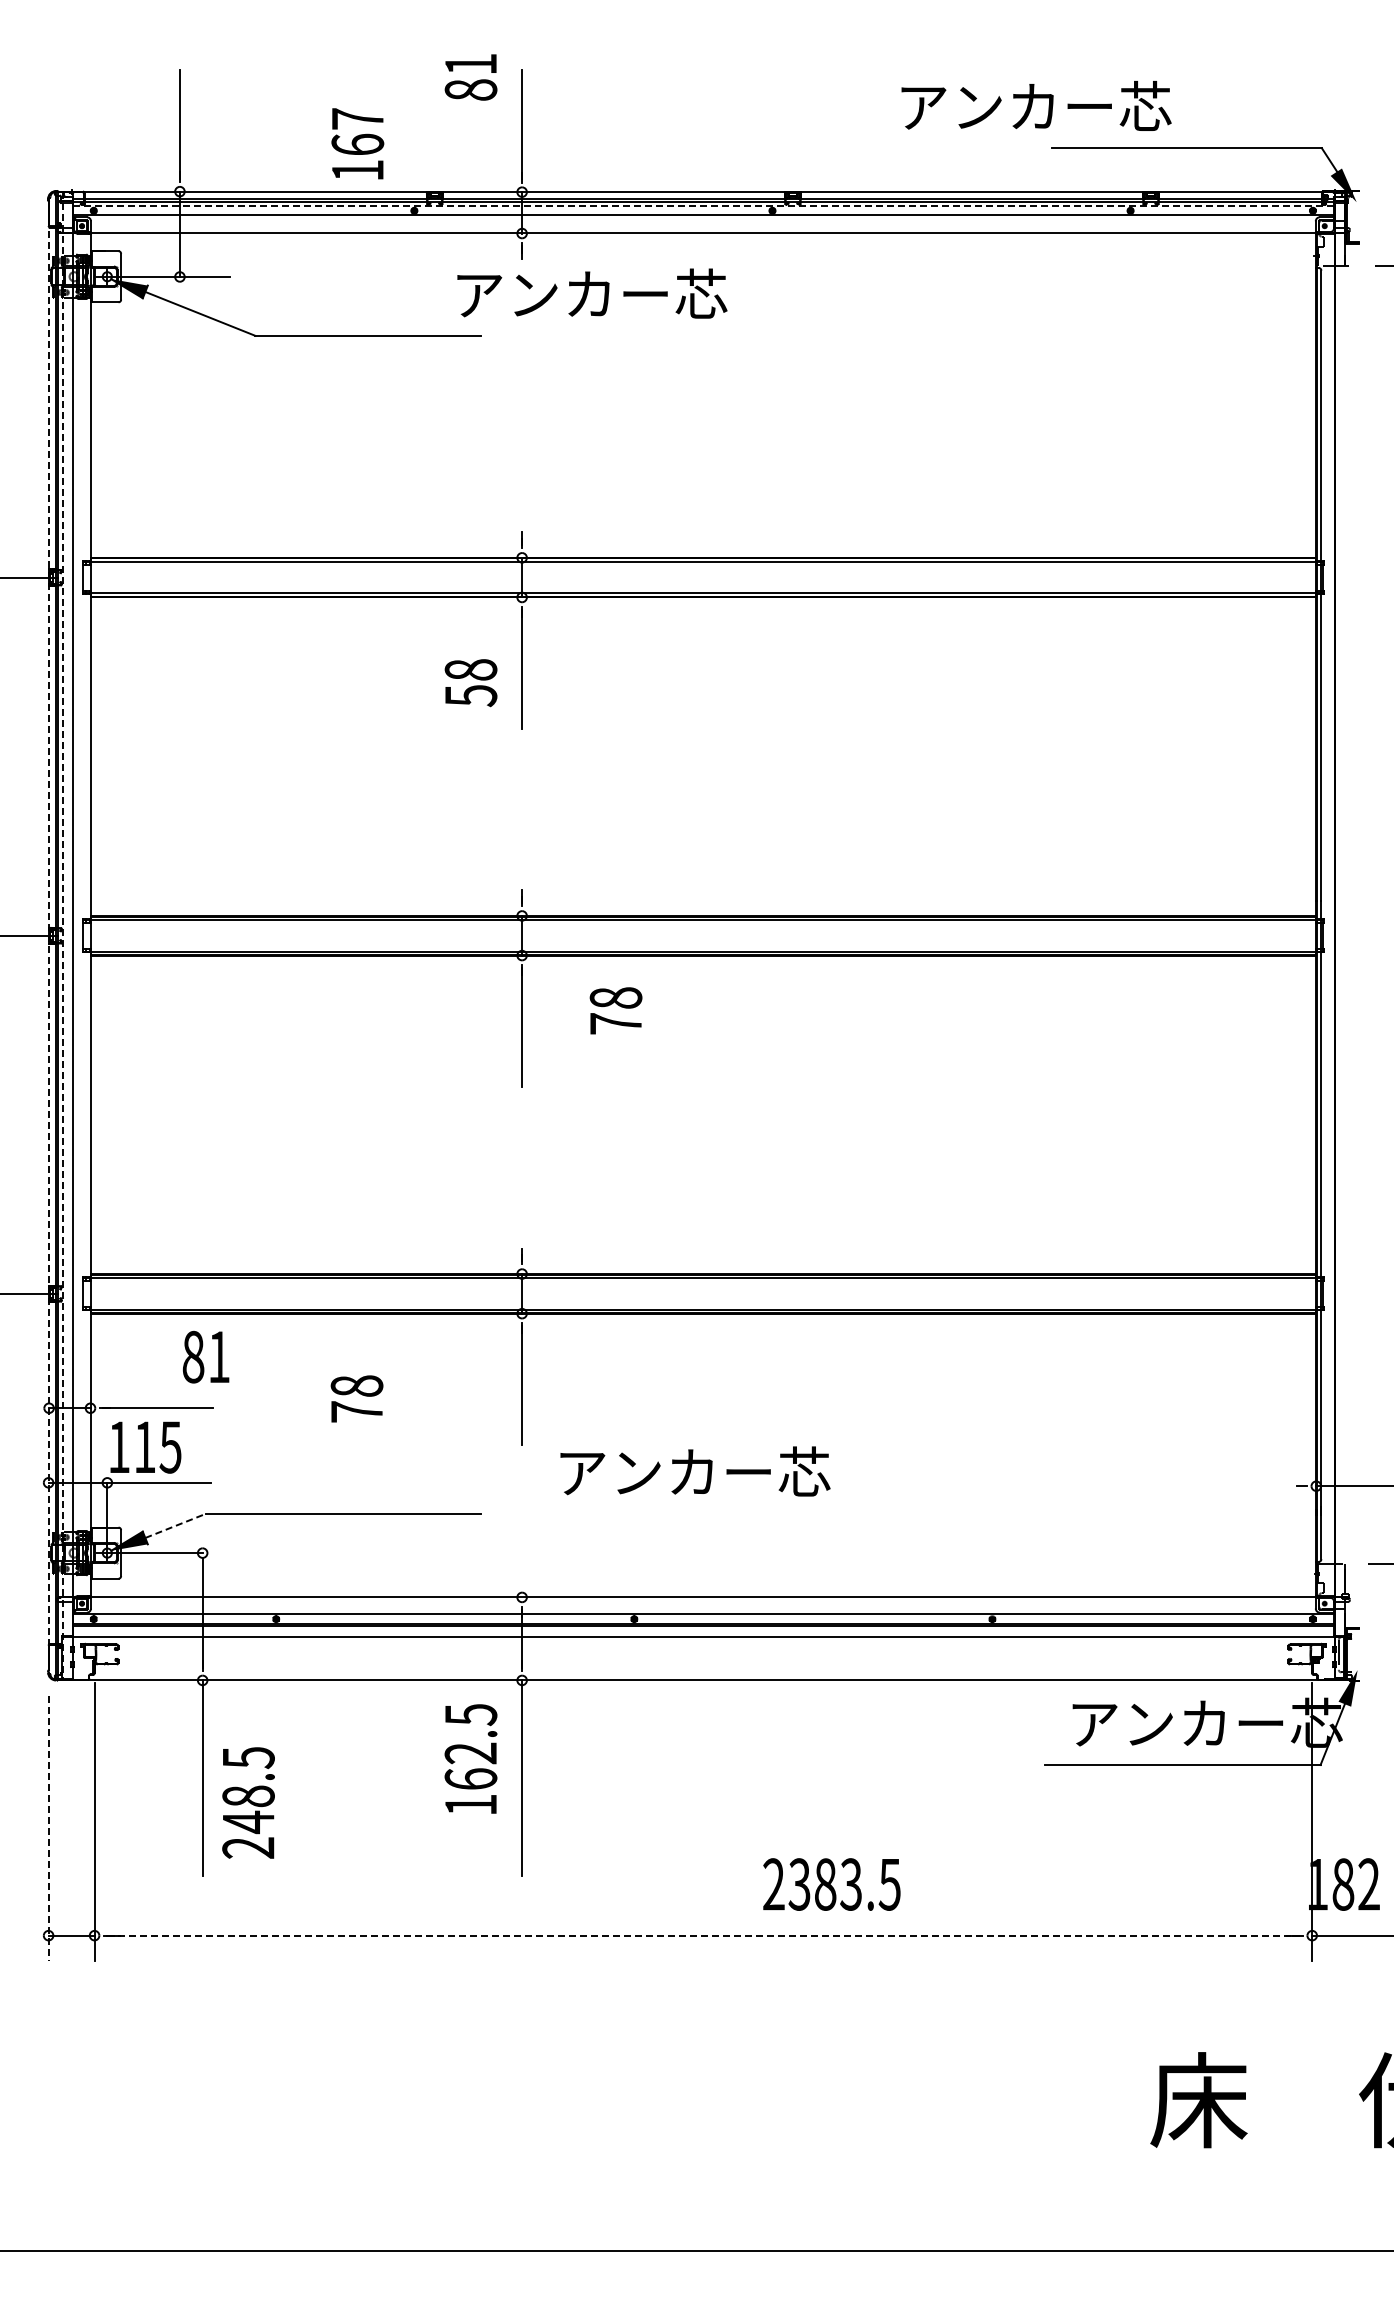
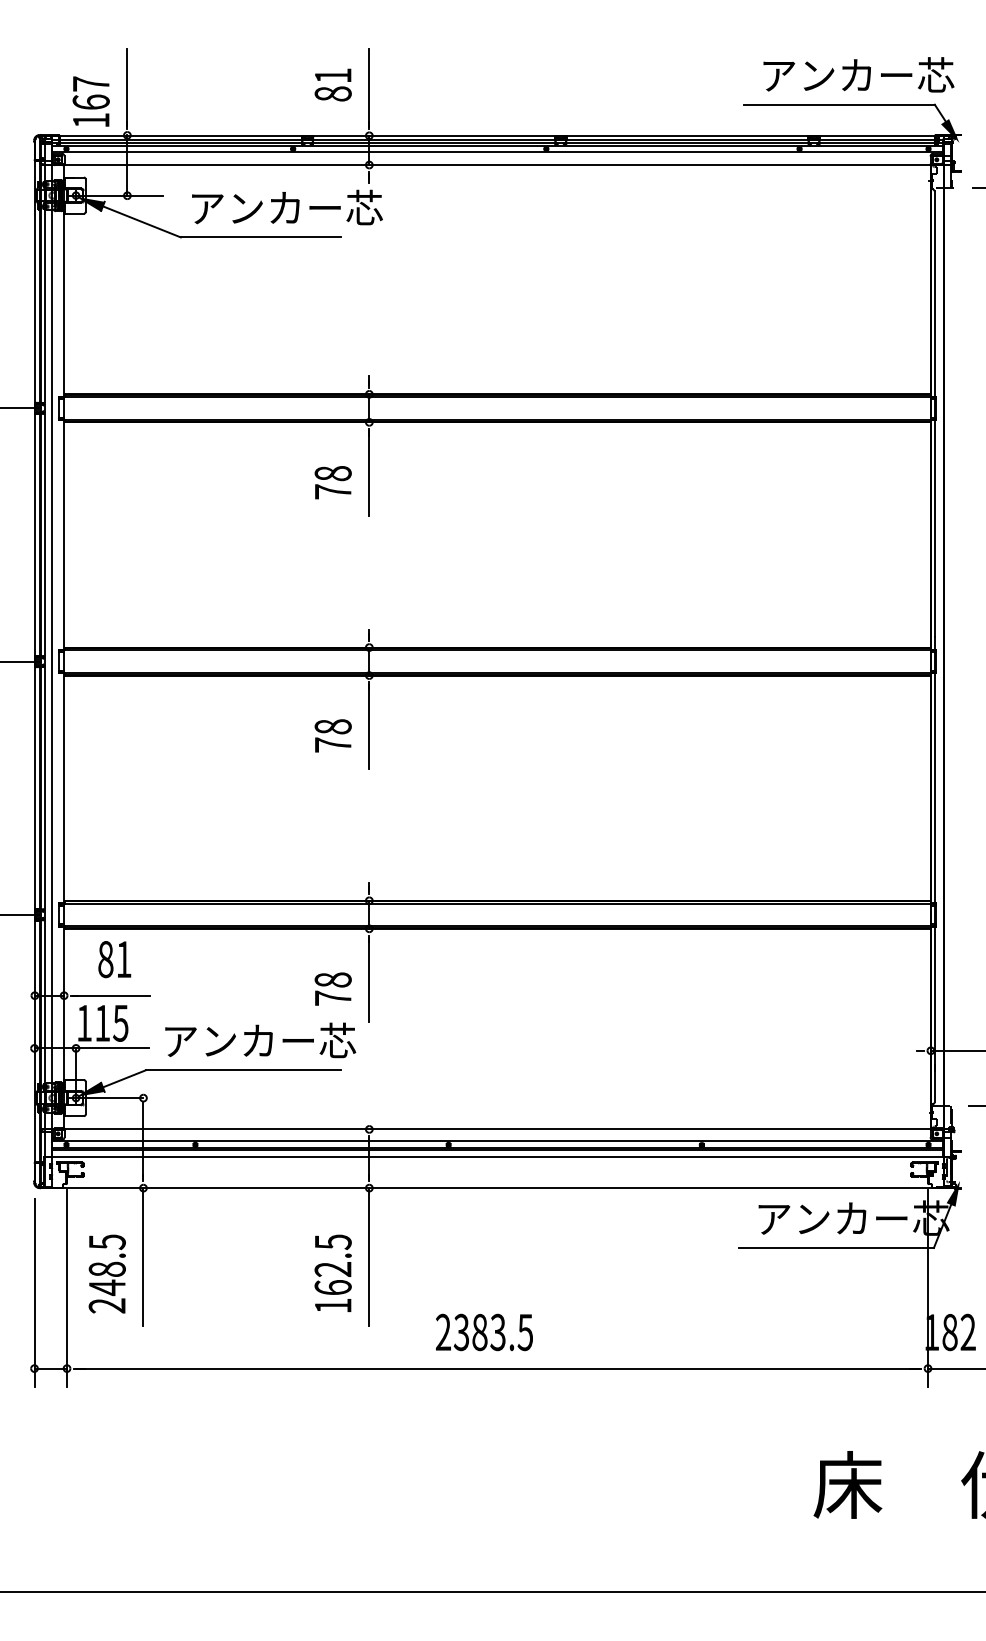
text: (470, 77) -> (332, 85), moved
text: (1036, 105) -> (858, 74), moved
text: (357, 143) -> (91, 101), moved
line: (703, 206) -> (497, 145), dashed -> solid
text: (592, 293) -> (287, 207), moved
text: (471, 696) -> (333, 492), 58 -> 78
line: (49, 936) -> (35, 662), dashed -> solid
line: (63, 936) -> (45, 662), dashed -> solid
text: (615, 1010) -> (332, 735), moved
text: (206, 1356) -> (115, 959), moved
text: (356, 1398) -> (332, 988), moved
text: (695, 1471) -> (260, 1040), moved
line: (175, 1525) -> (124, 1078), dashed -> solid
text: (470, 1758) -> (332, 1273), moved
text: (248, 1802) -> (107, 1273), moved
line: (48, 1828) -> (34, 1292), dashed -> solid
text: (831, 1884) -> (484, 1332), moved
line: (703, 1935) -> (497, 1368), dashed -> solid

